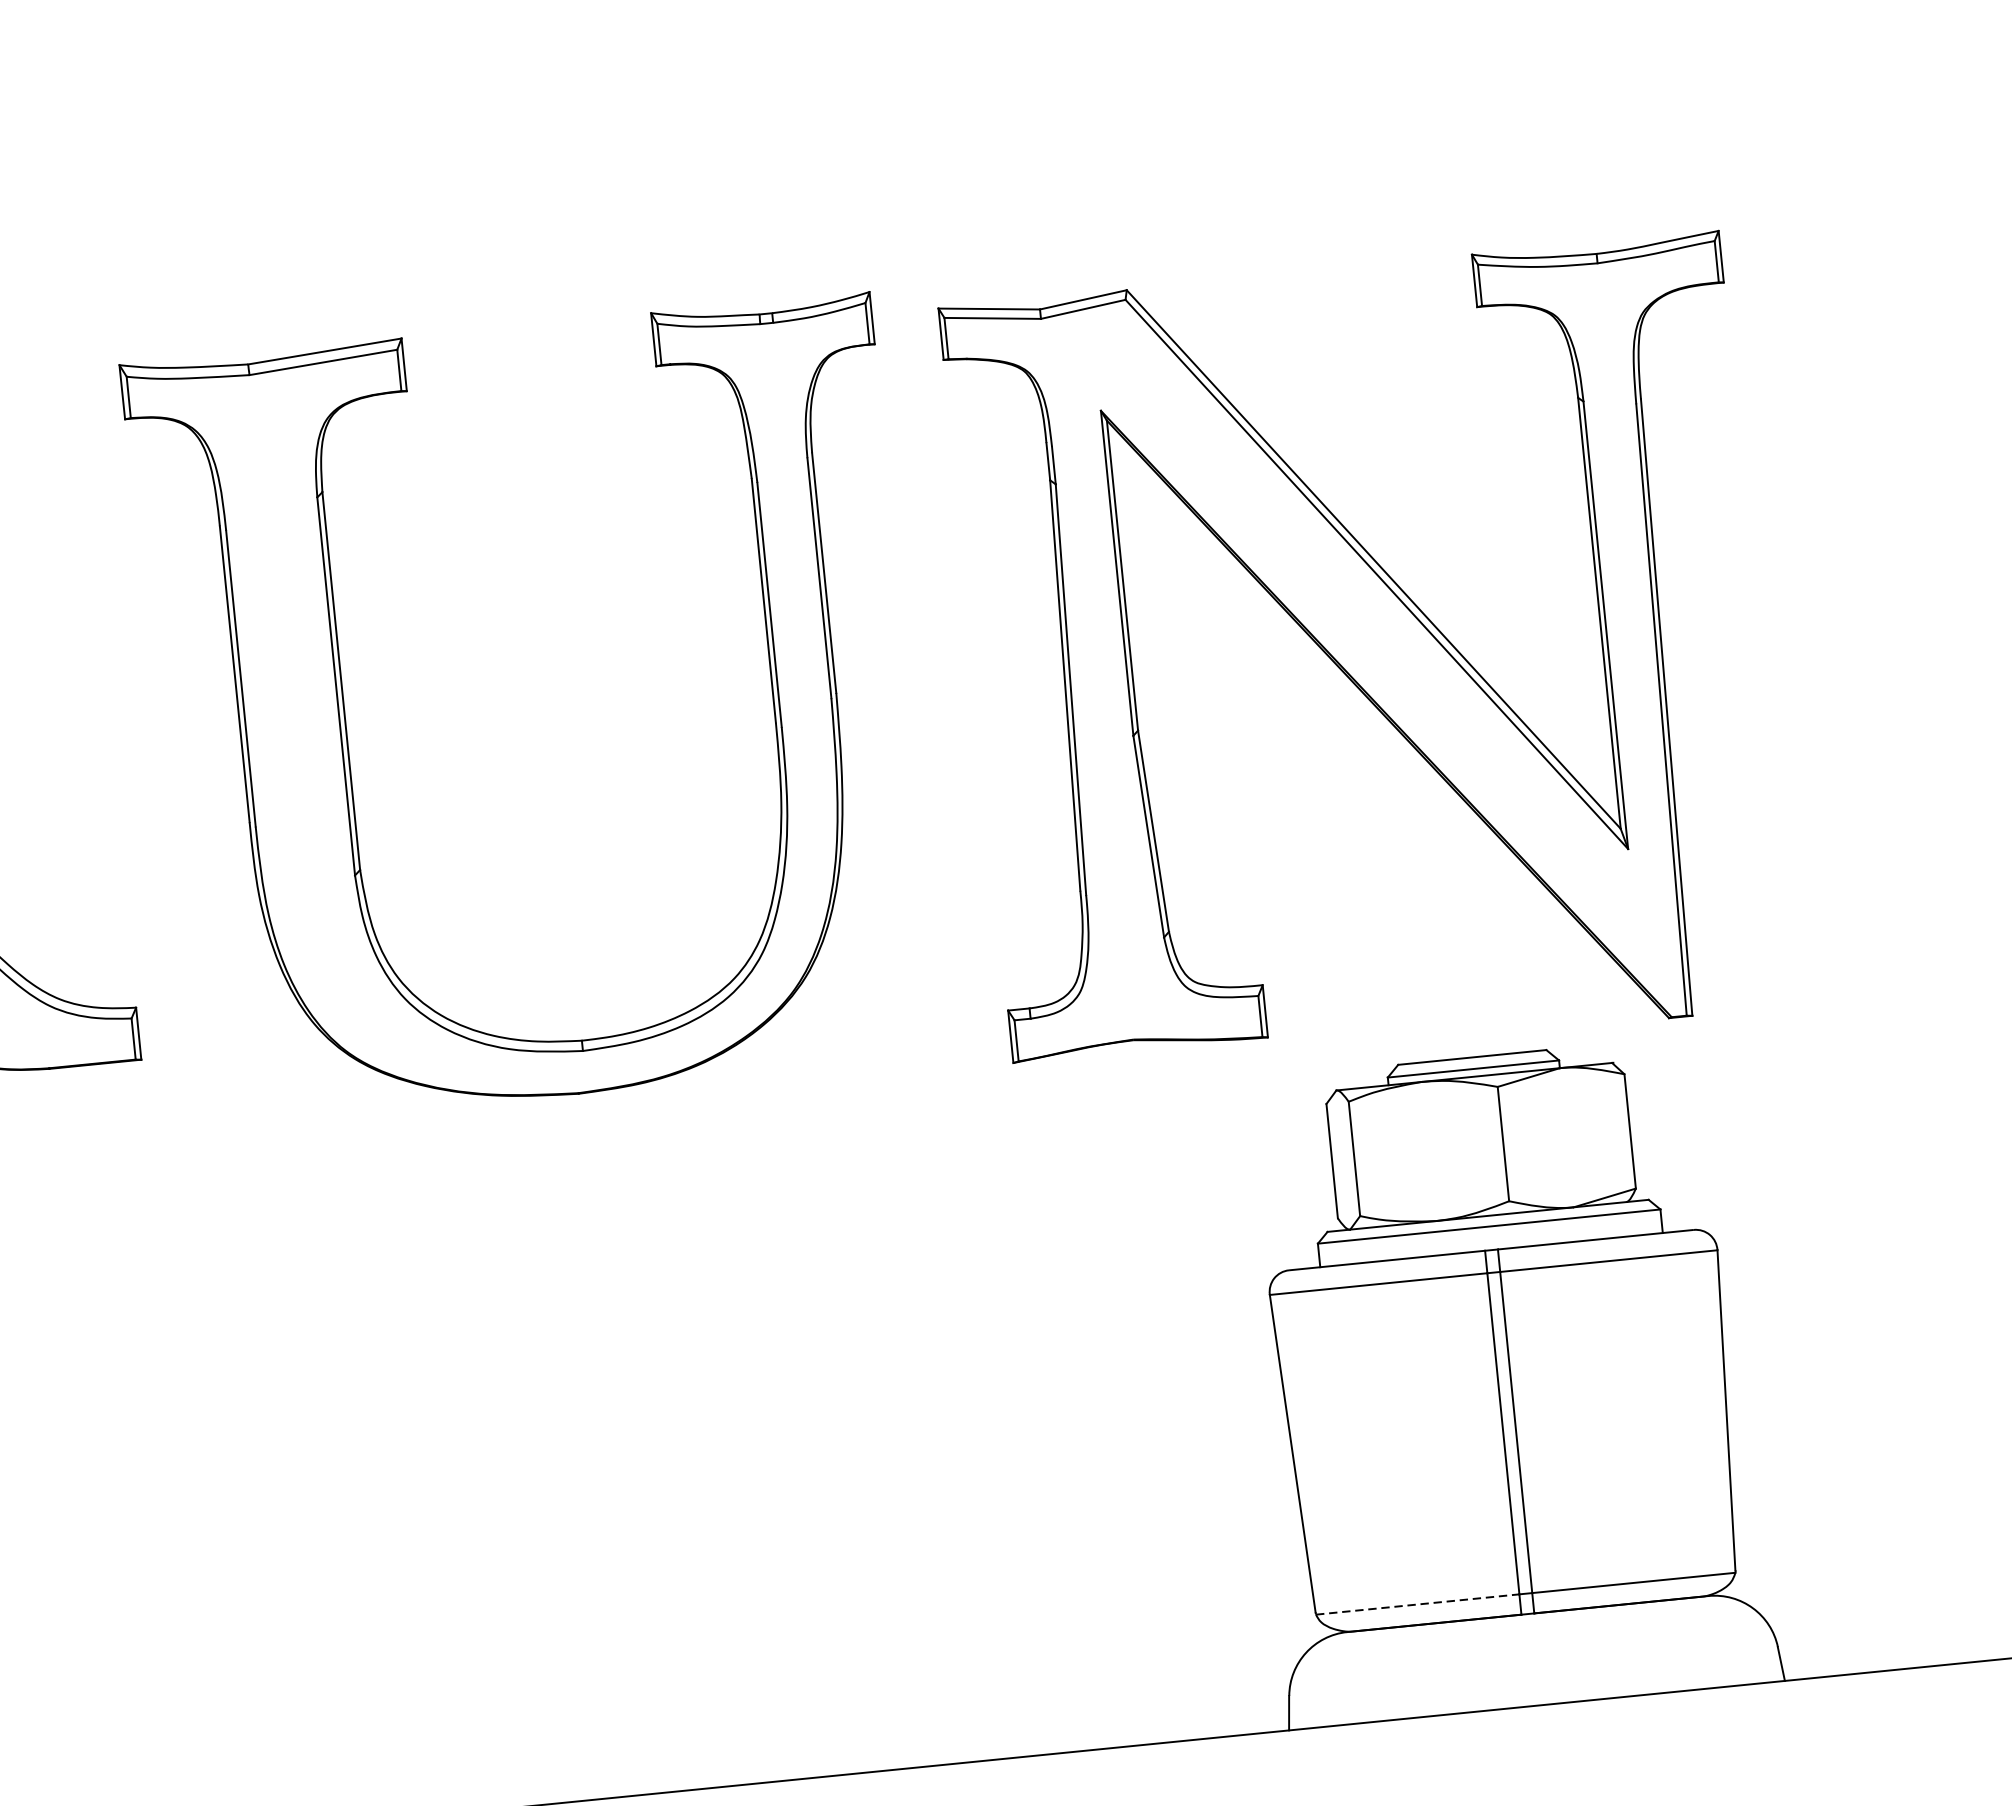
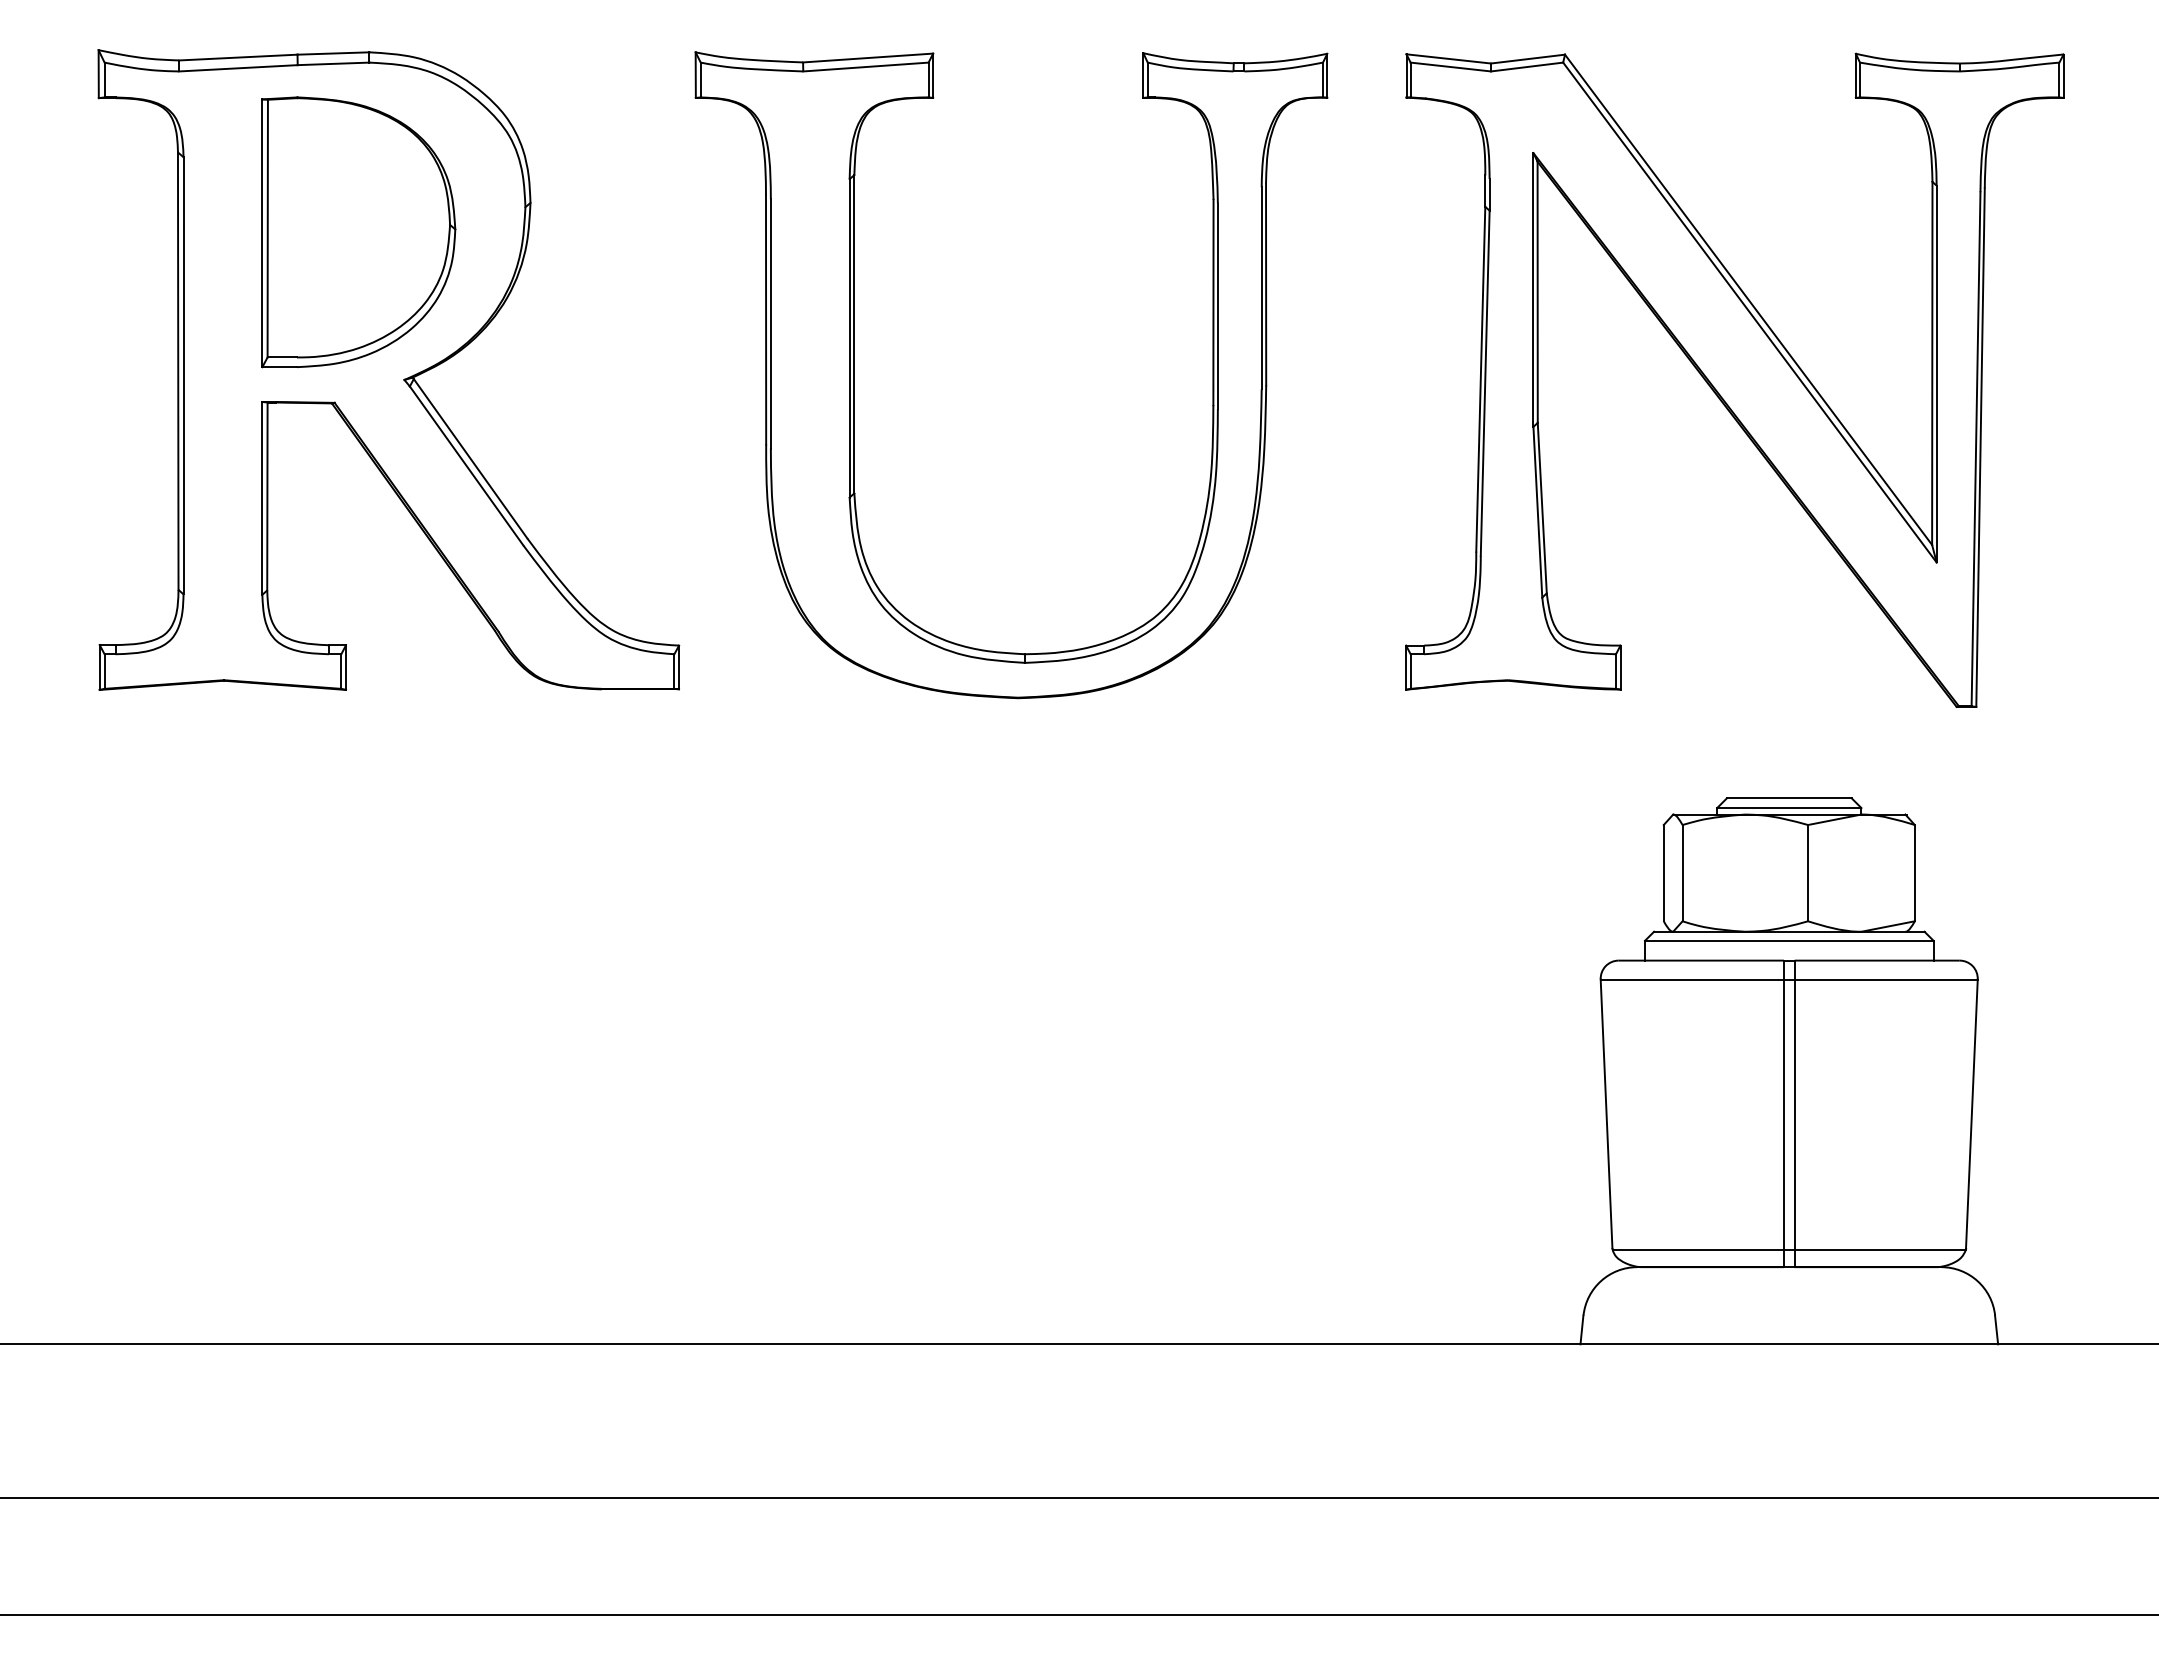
part: (1366, 655) -> (1734, 379), moved
part: (346, 730) -> (854, 375), moved
line: (1418, 1605) -> (1698, 1250), dashed -> solid

